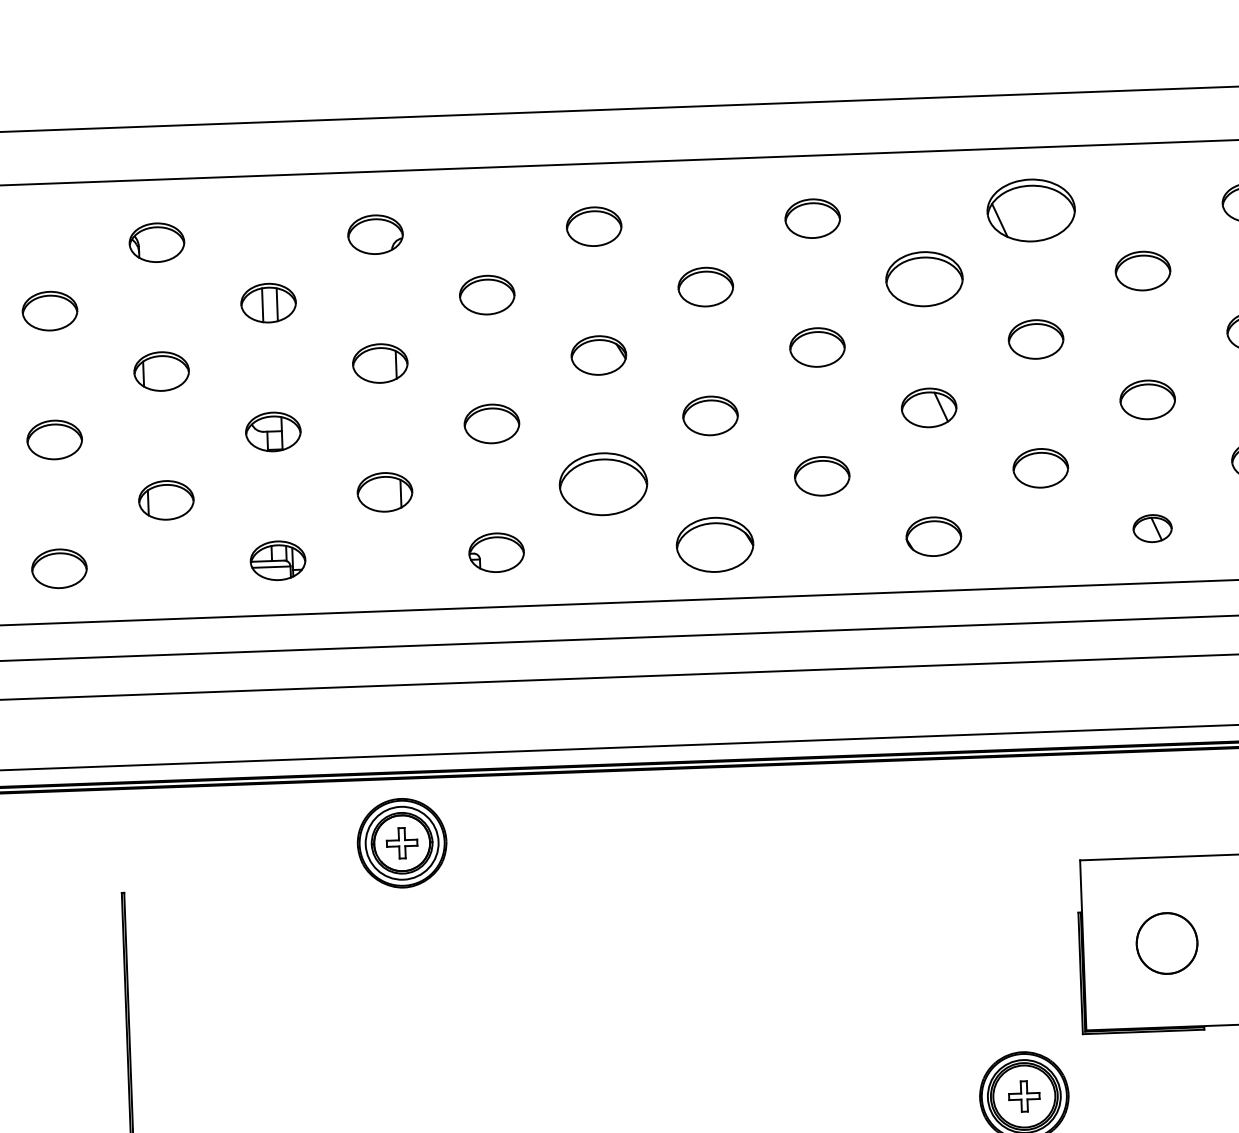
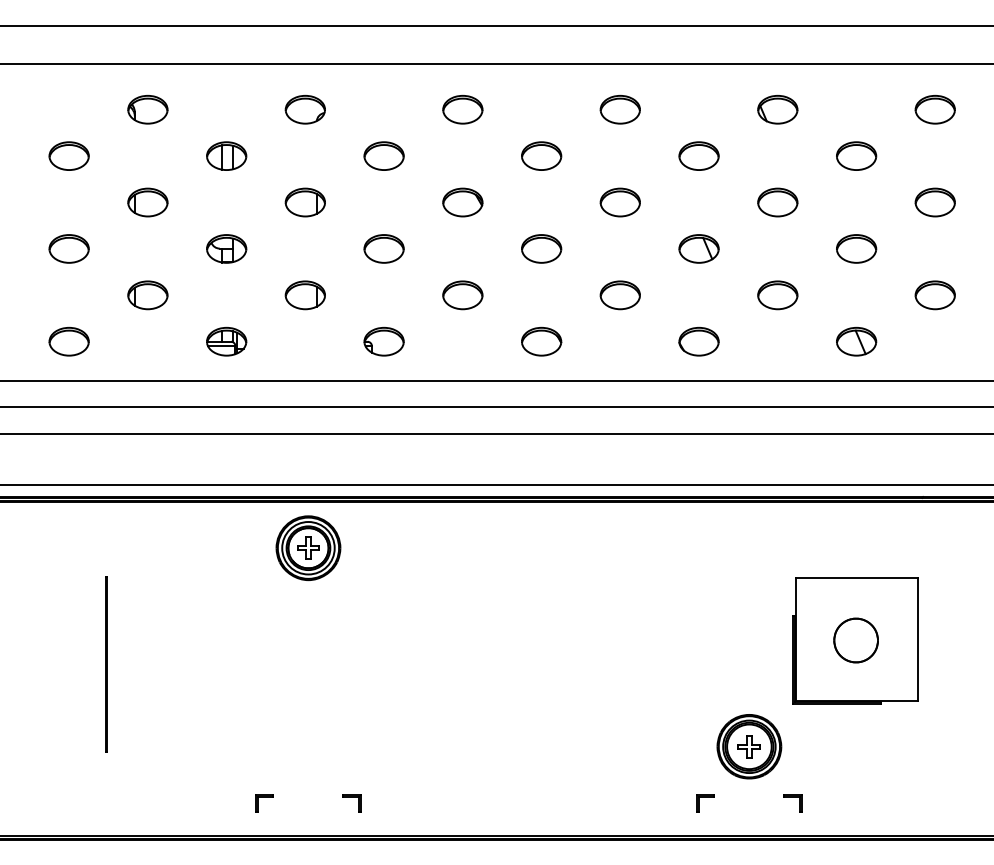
part: (1030, 210) -> (777, 109), size x0.62
part: (923, 278) -> (698, 155), size x0.71
part: (603, 484) -> (462, 295), size x0.62
part: (1152, 528) -> (856, 341), size x1.43
part: (715, 544) -> (541, 341), size x0.71

